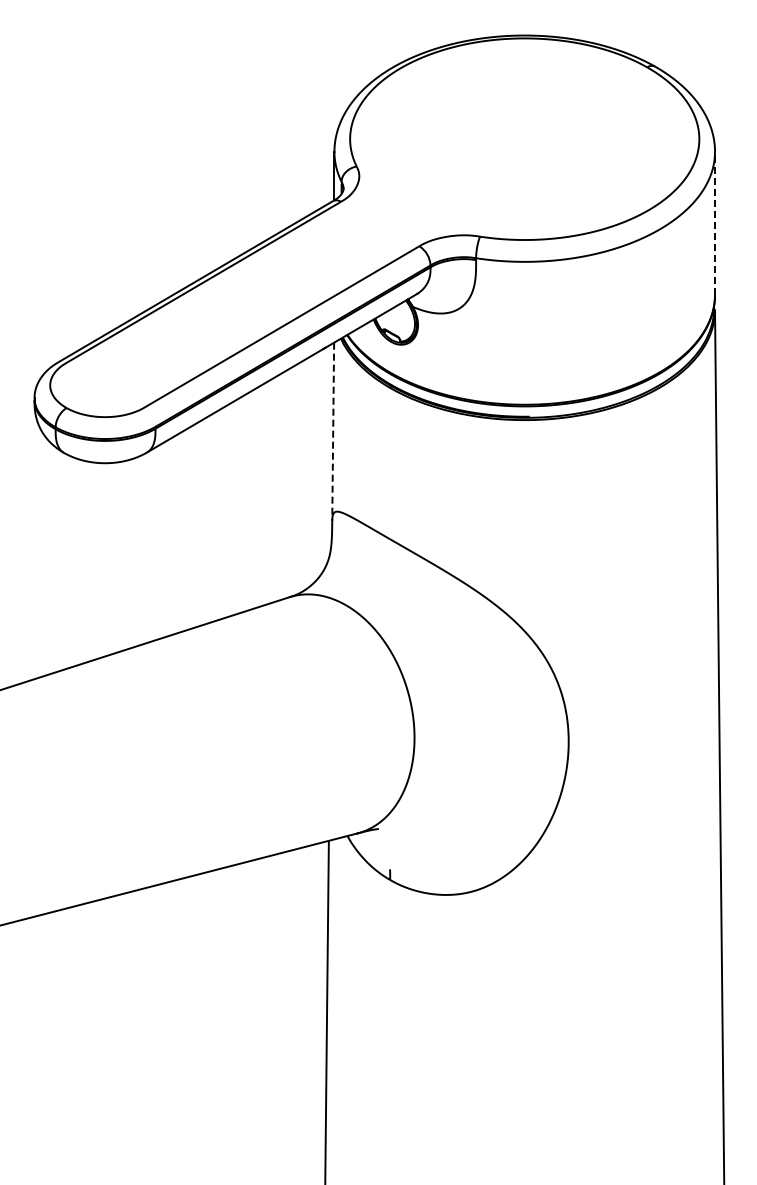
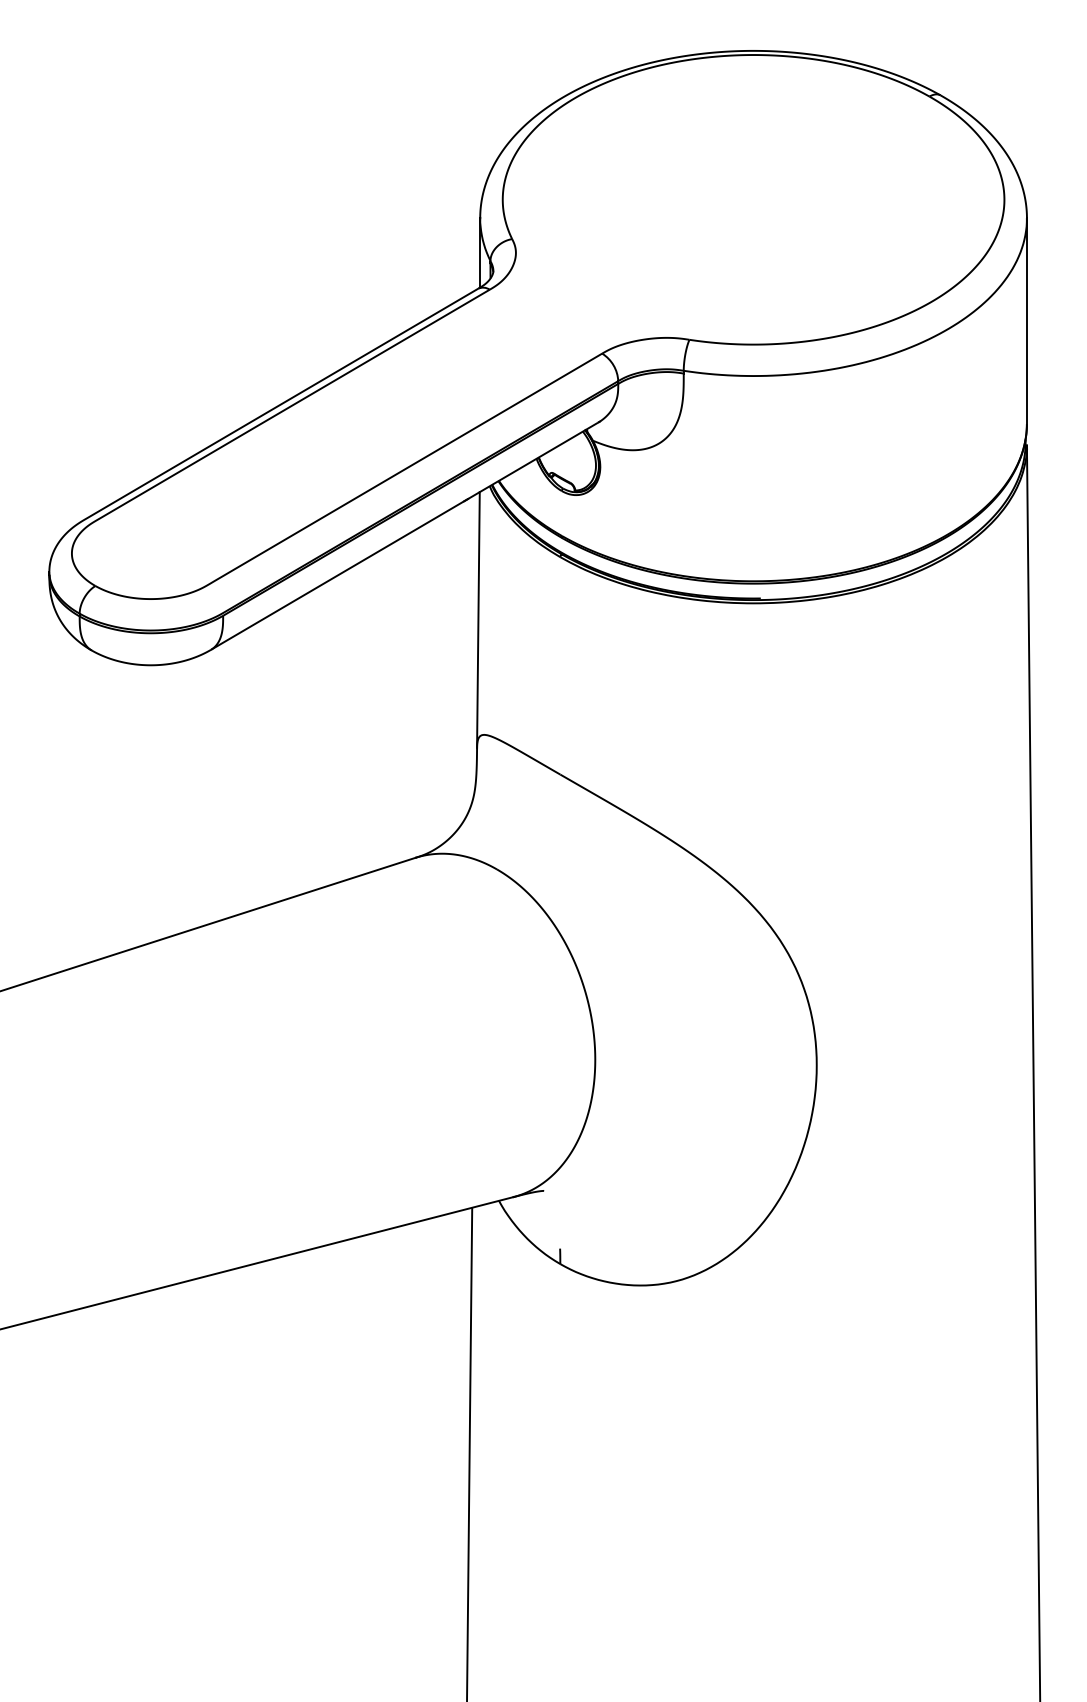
line: (715, 222) -> (1027, 319), dashed -> solid
line: (333, 432) -> (478, 621), dashed -> solid

